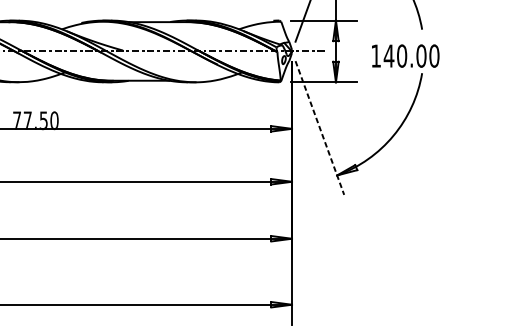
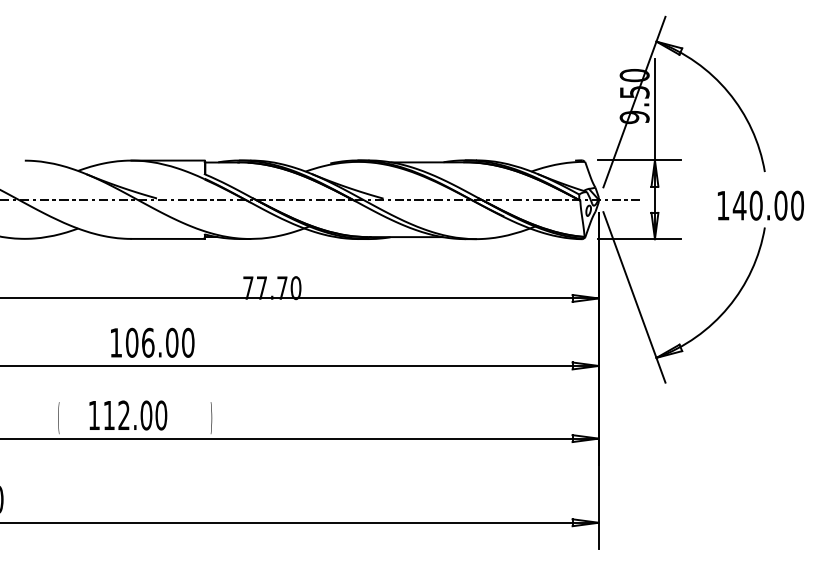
text: (405, 55) -> (760, 205), moved
text: (43, 121) -> (282, 288), 77.50 -> 77.70
line: (319, 128) -> (634, 297), dashed -> solid

